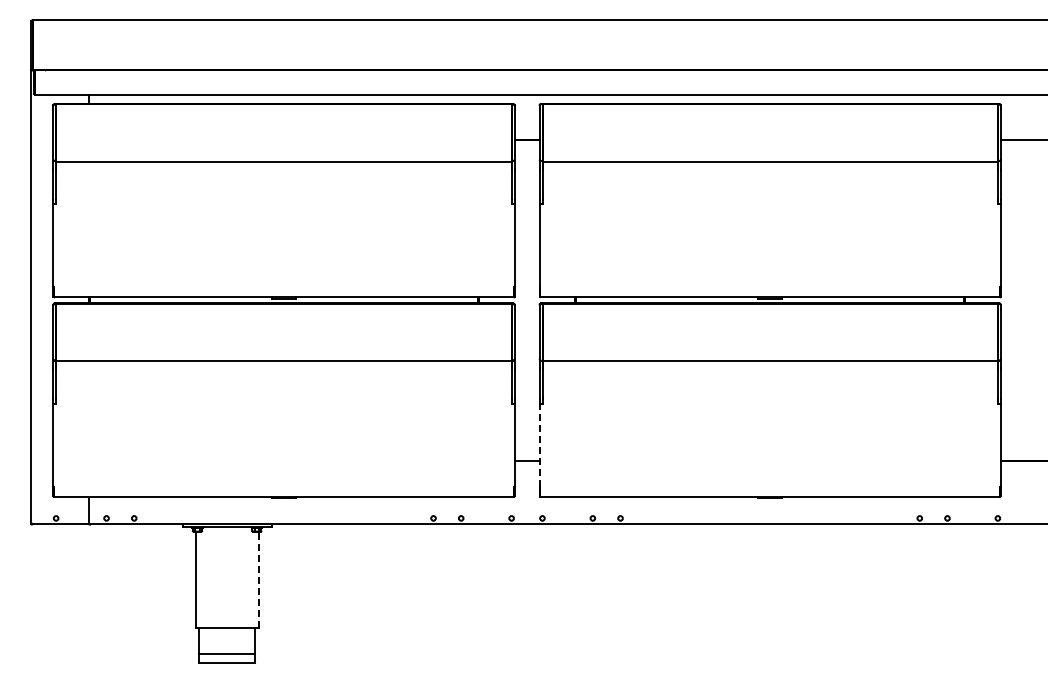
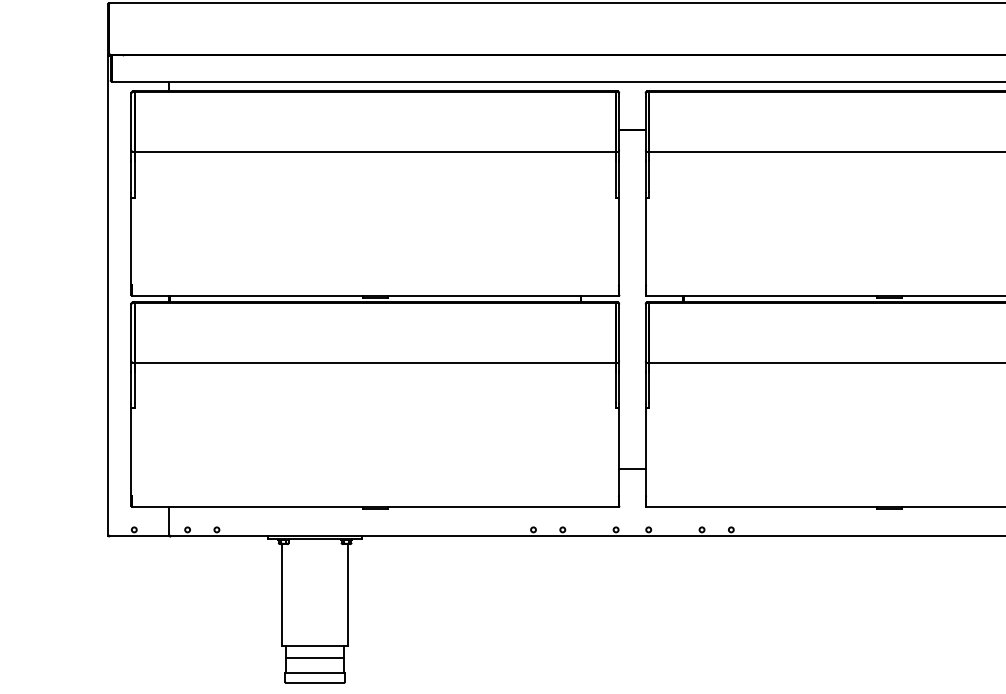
line: (539, 444) -> (645, 451), dashed -> solid
line: (258, 579) -> (348, 594), dashed -> solid
line: (226, 639) -> (314, 657), added

